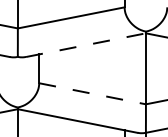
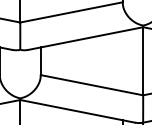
line: (86, 45) -> (86, 38), dashed -> solid
line: (93, 93) -> (92, 84), dashed -> solid

